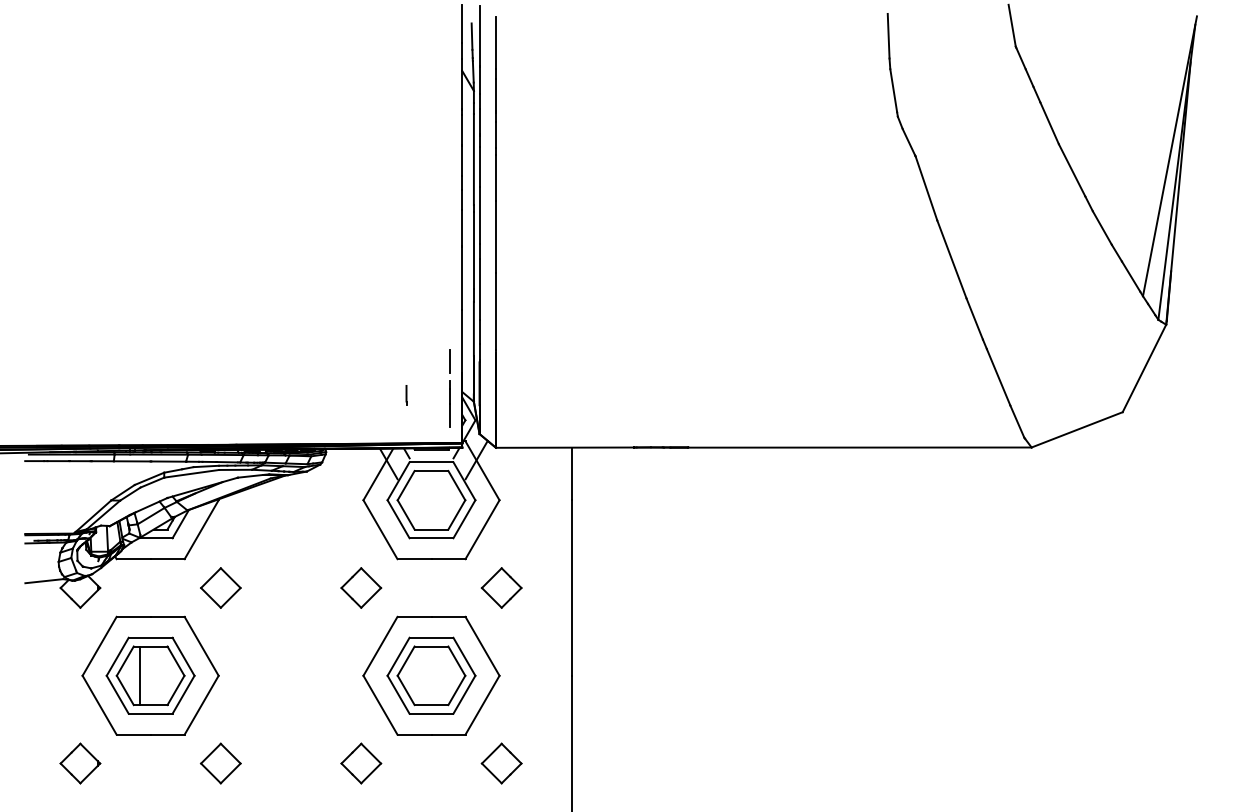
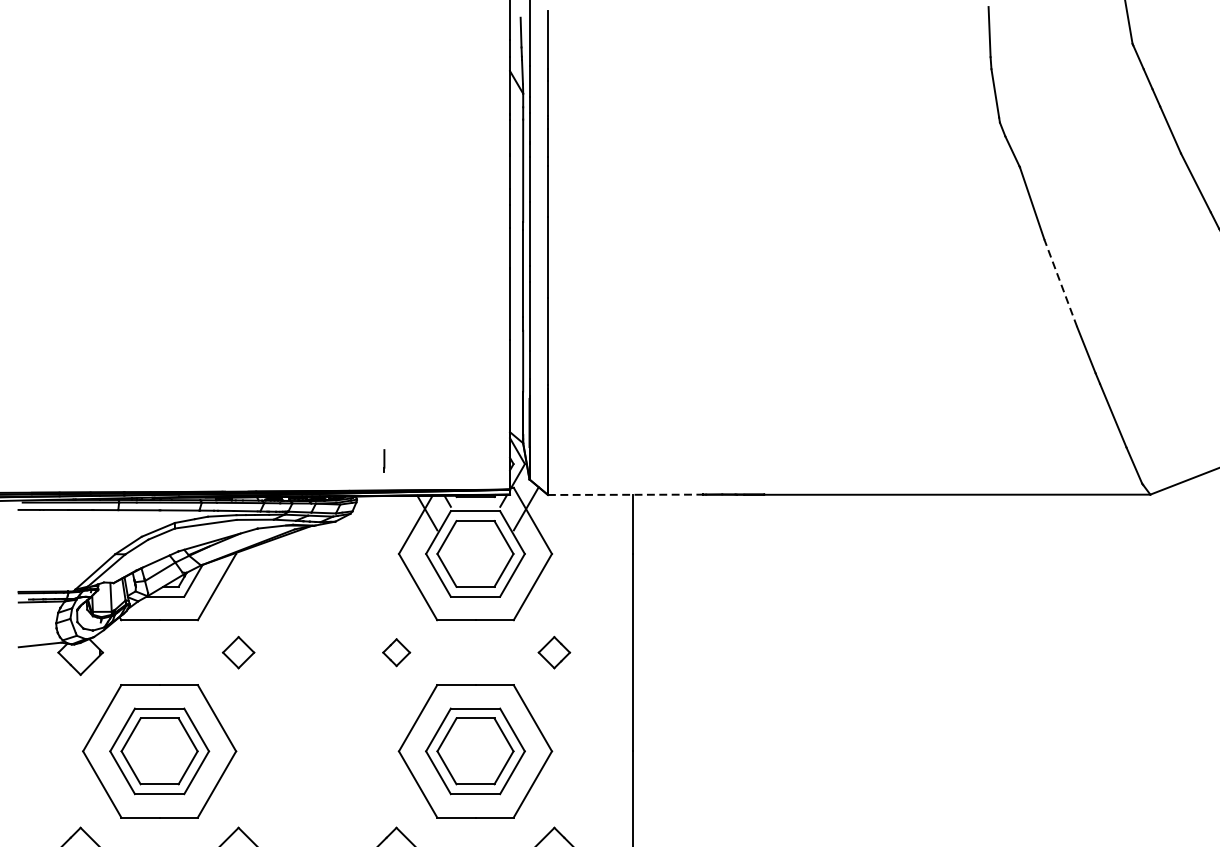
line: (951, 259) -> (1060, 283), solid -> dashed
line: (449, 388) -> (495, 428), removed
line: (406, 395) -> (384, 460), moved
line: (565, 447) -> (626, 494), solid -> dashed
part: (220, 587) -> (238, 652), size x0.7
part: (361, 587) -> (396, 652), size x0.6
part: (501, 587) -> (554, 652), size x0.7
line: (139, 675) -> (147, 751), removed

